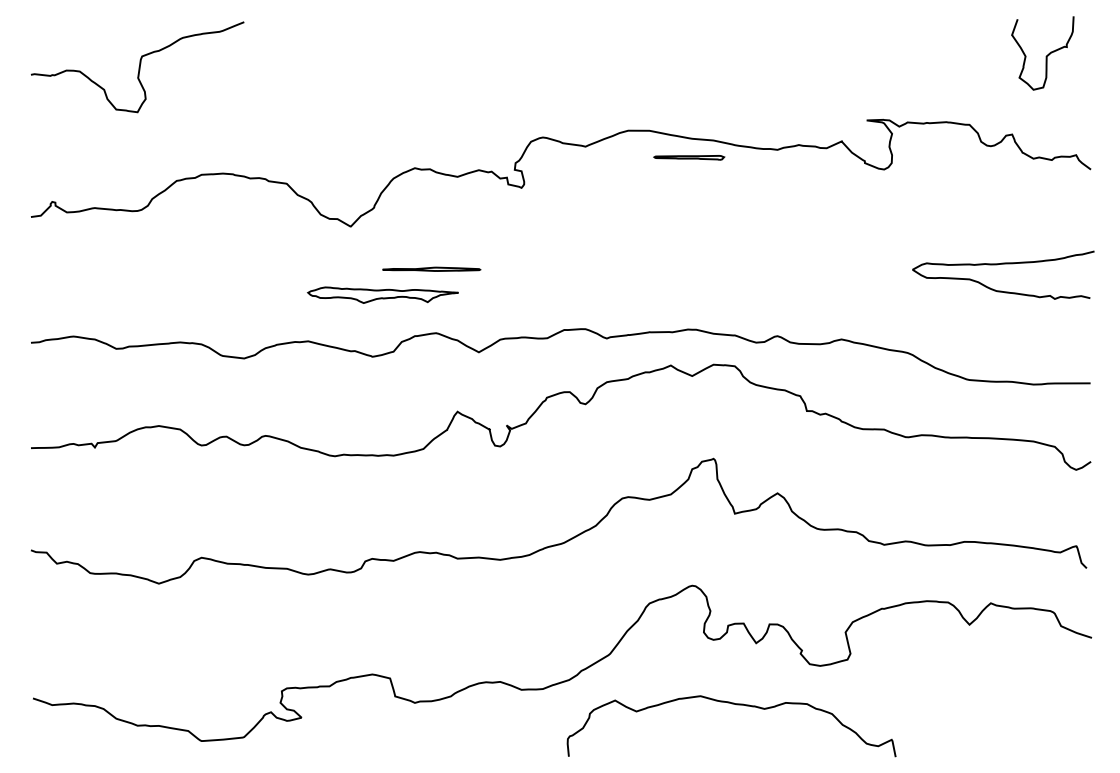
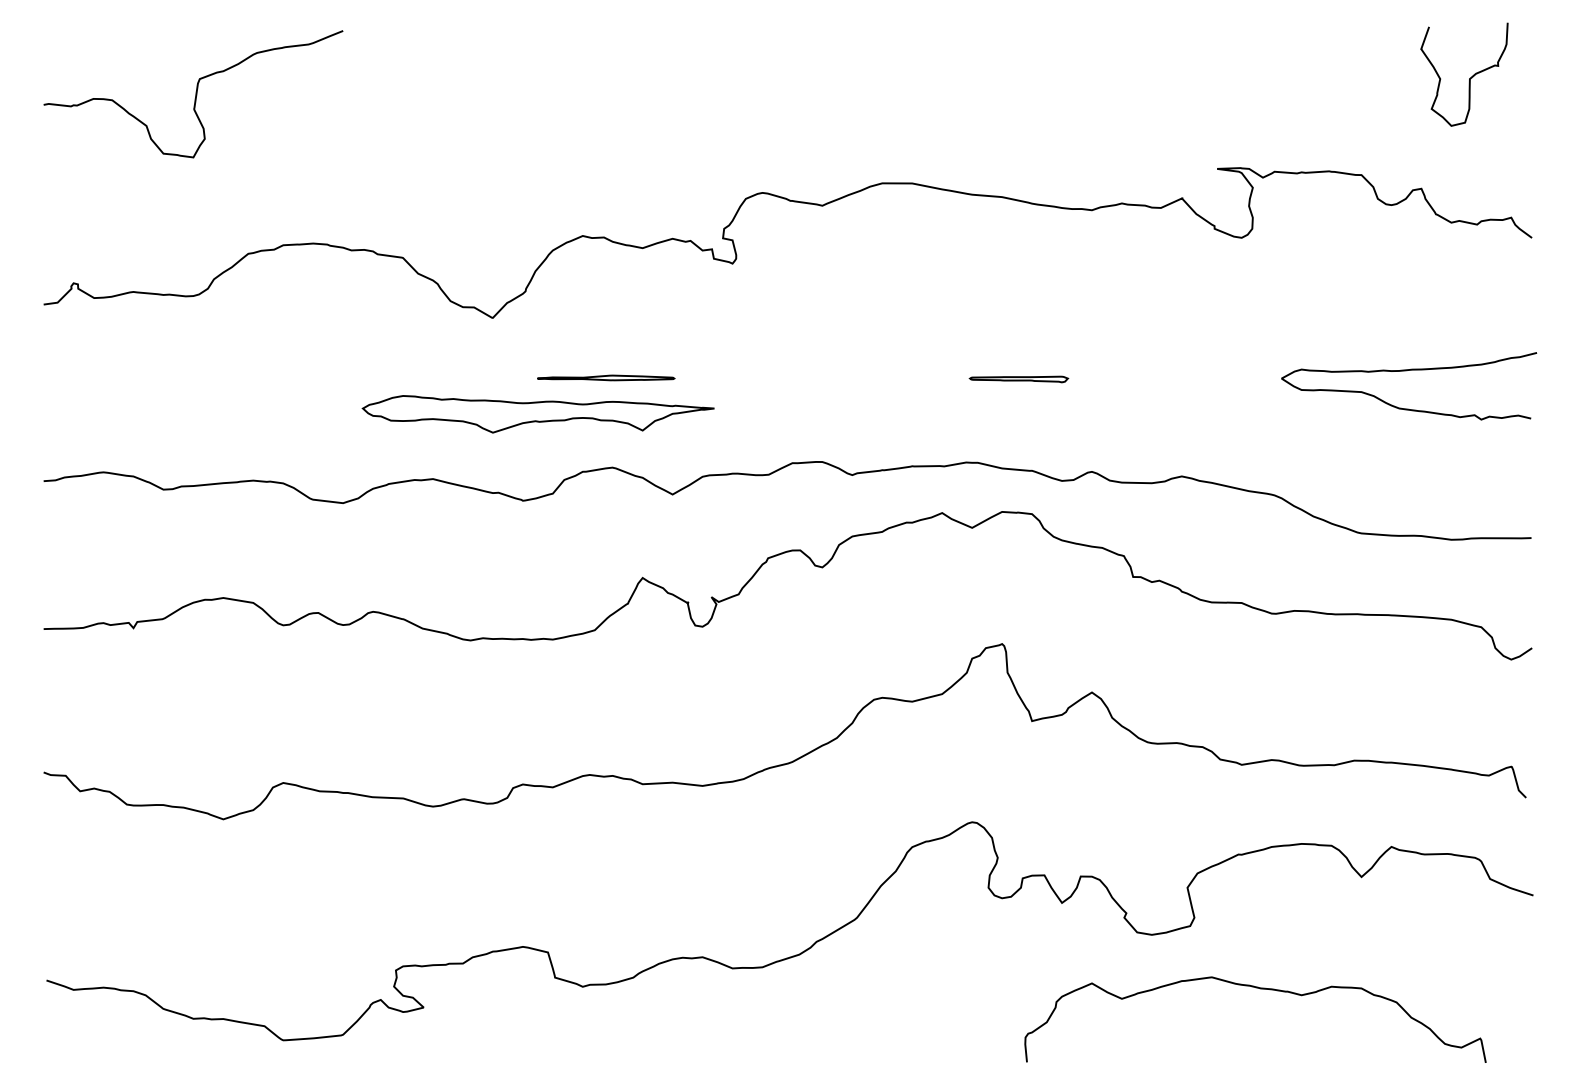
part: (688, 157) -> (1018, 379), moved
part: (382, 295) -> (537, 414), size x1.67
curve: (735, 704) -> (1260, 989), moved

